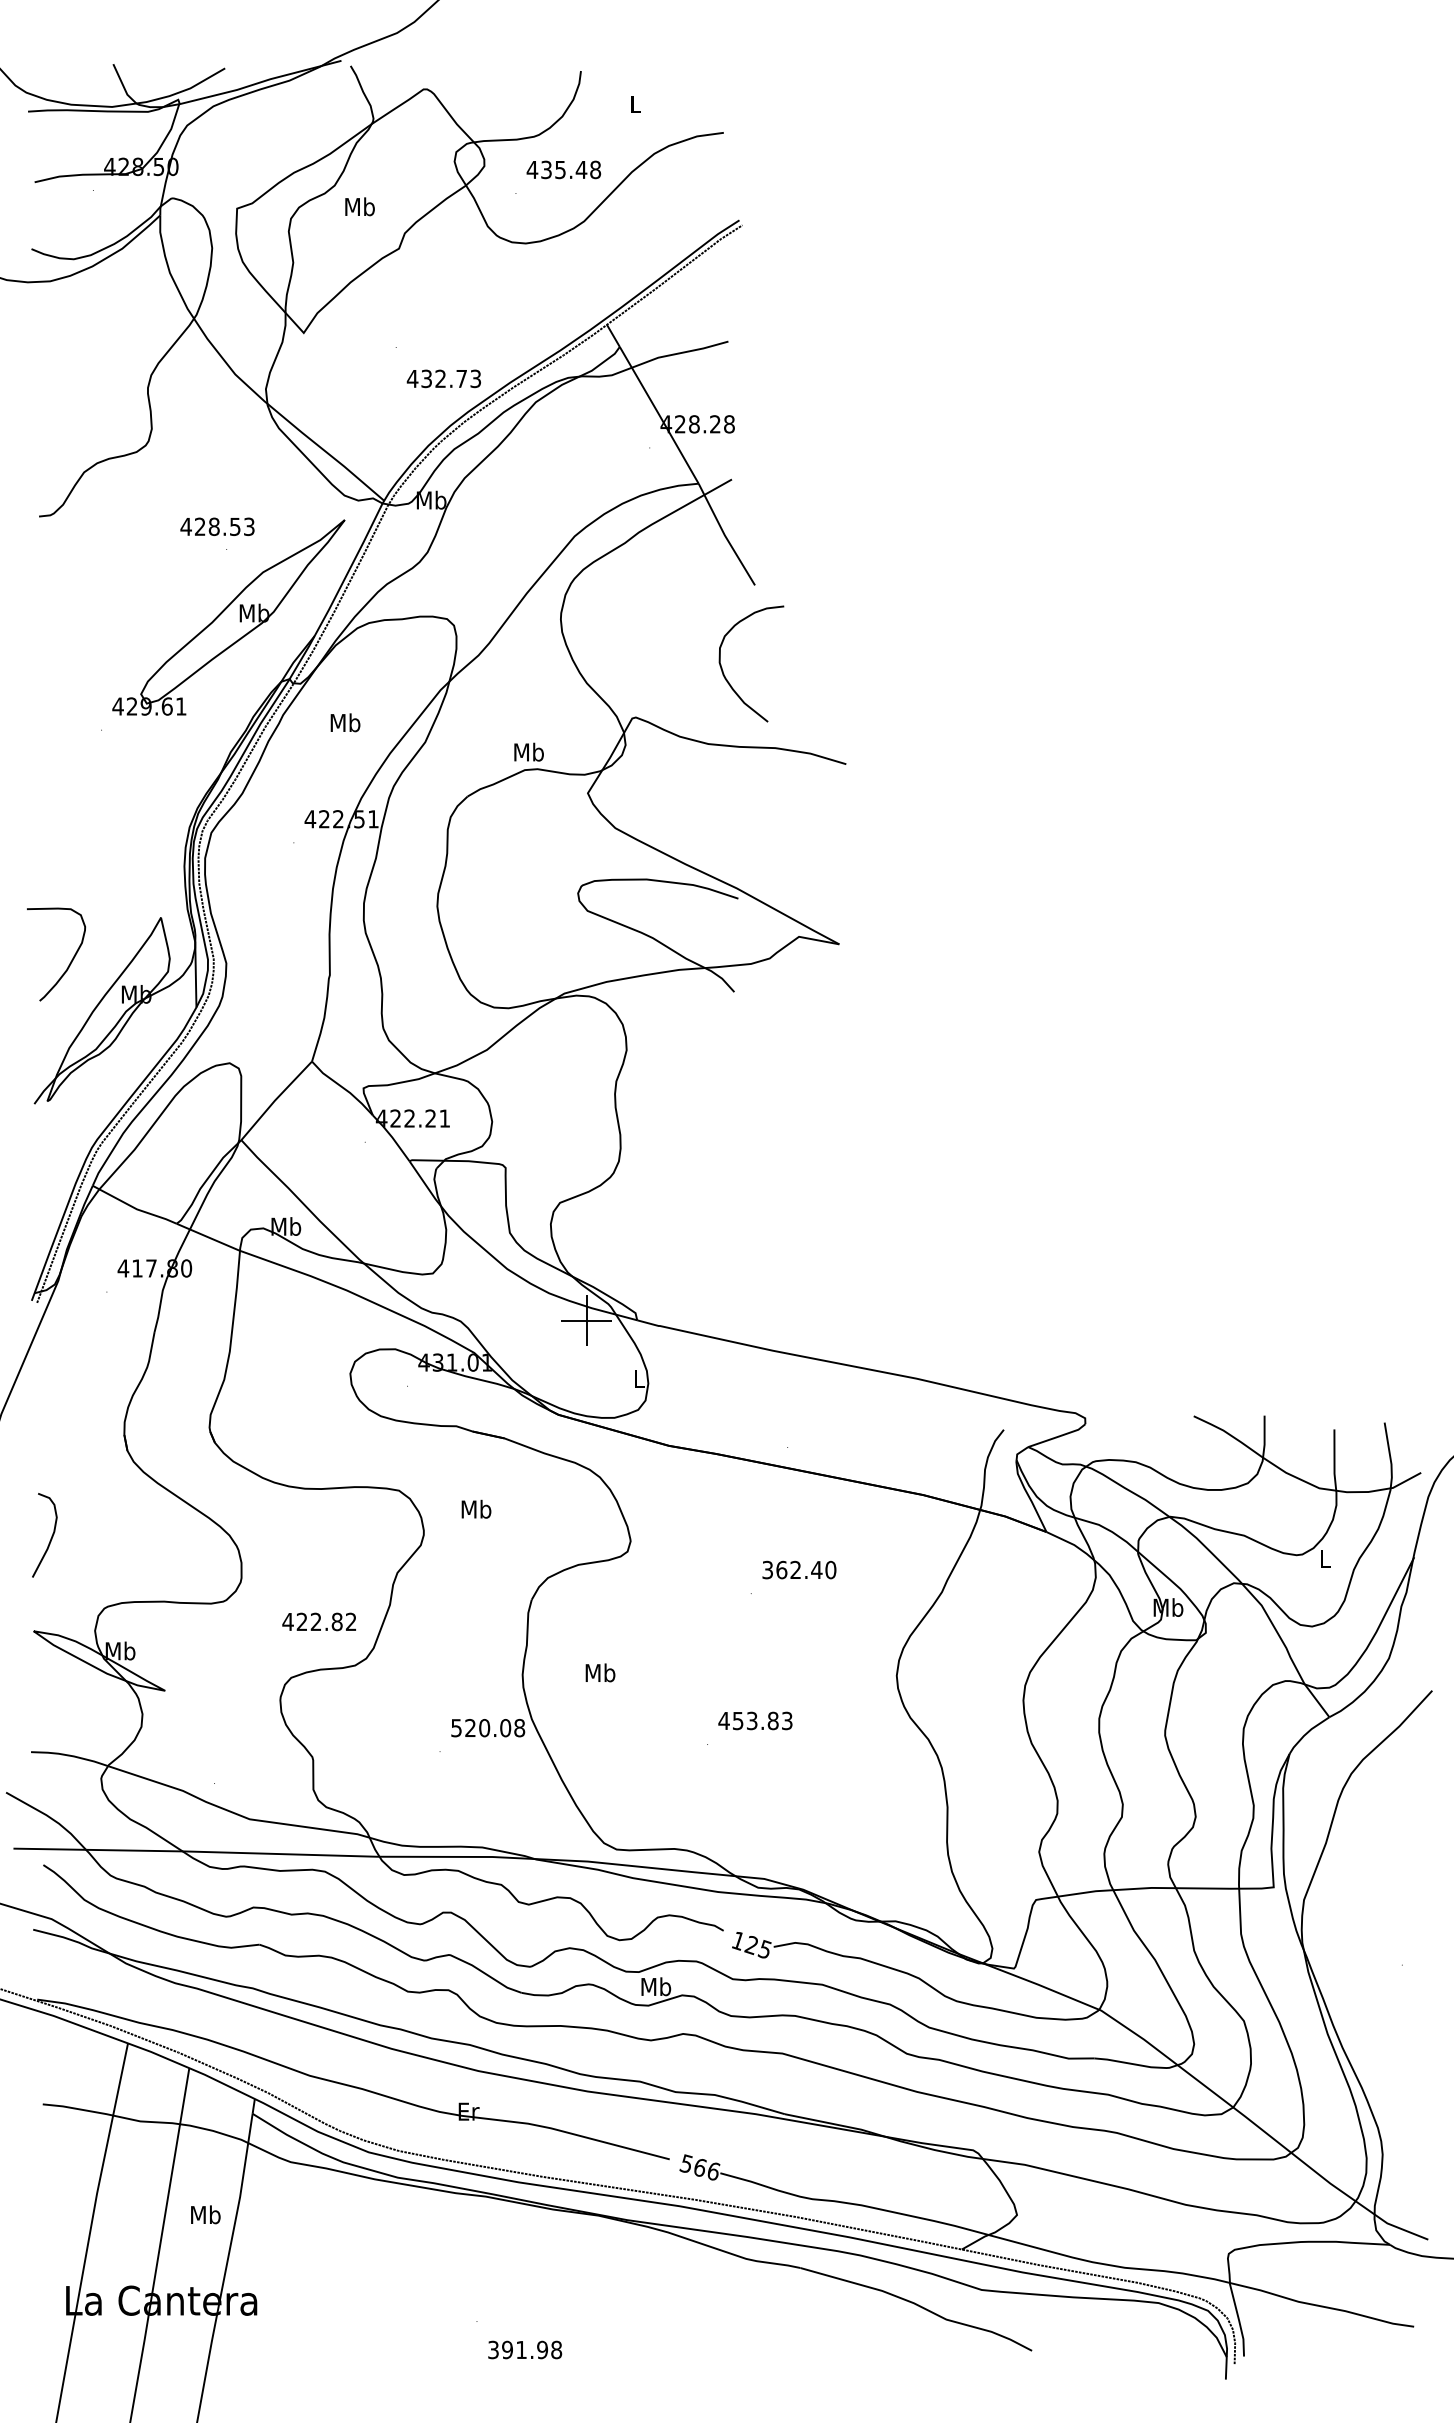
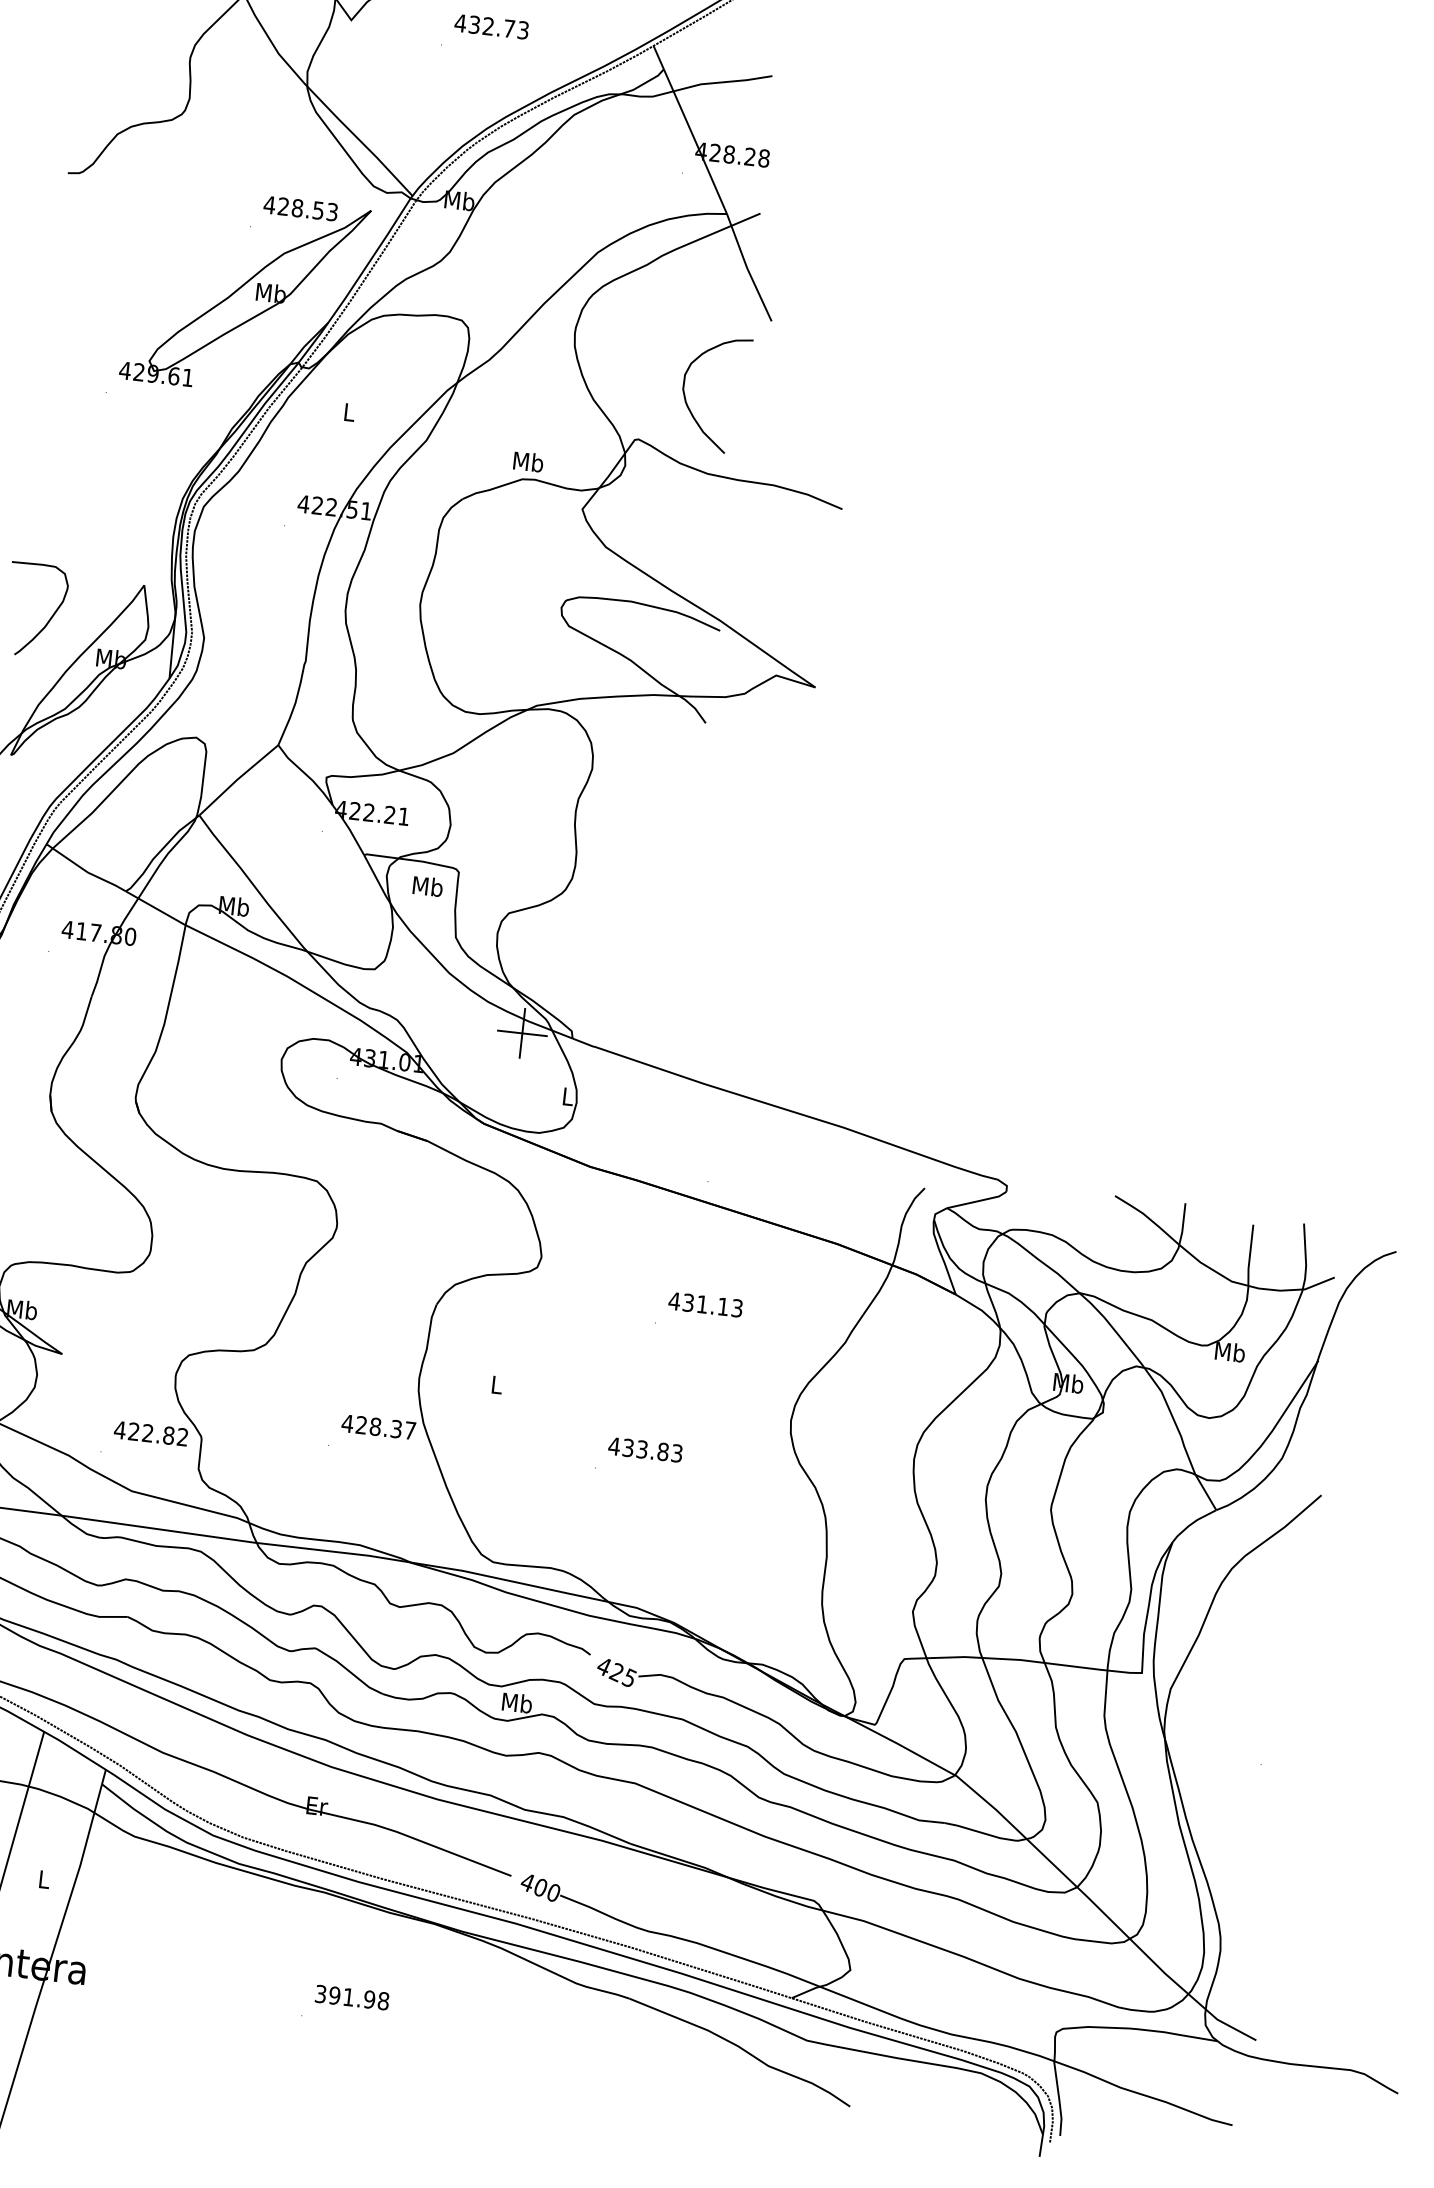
text: (443, 378) -> (491, 26), moved
text: (217, 526) -> (300, 208), moved
curve: (724, 673) -> (686, 400), moved
text: (345, 722) -> (349, 411), Mb -> L
text: (476, 1508) -> (428, 885), moved
text: (1325, 1558) -> (1230, 1352), L -> Mb
text: (798, 1569) -> (705, 1304), 362.40 -> 431.13
text: (318, 1621) -> (150, 1433), moved
text: (600, 1672) -> (496, 1384), Mb -> L
text: (738, 1720) -> (628, 1447), 453.83 -> 433.83
text: (487, 1727) -> (378, 1426), 520.08 -> 428.37
text: (737, 1941) -> (603, 1667), 125 -> 425
text: (699, 2167) -> (540, 1887), 566 -> 400
text: (205, 2214) -> (43, 1879), Mb -> L
text: (525, 2349) -> (352, 1997), moved

